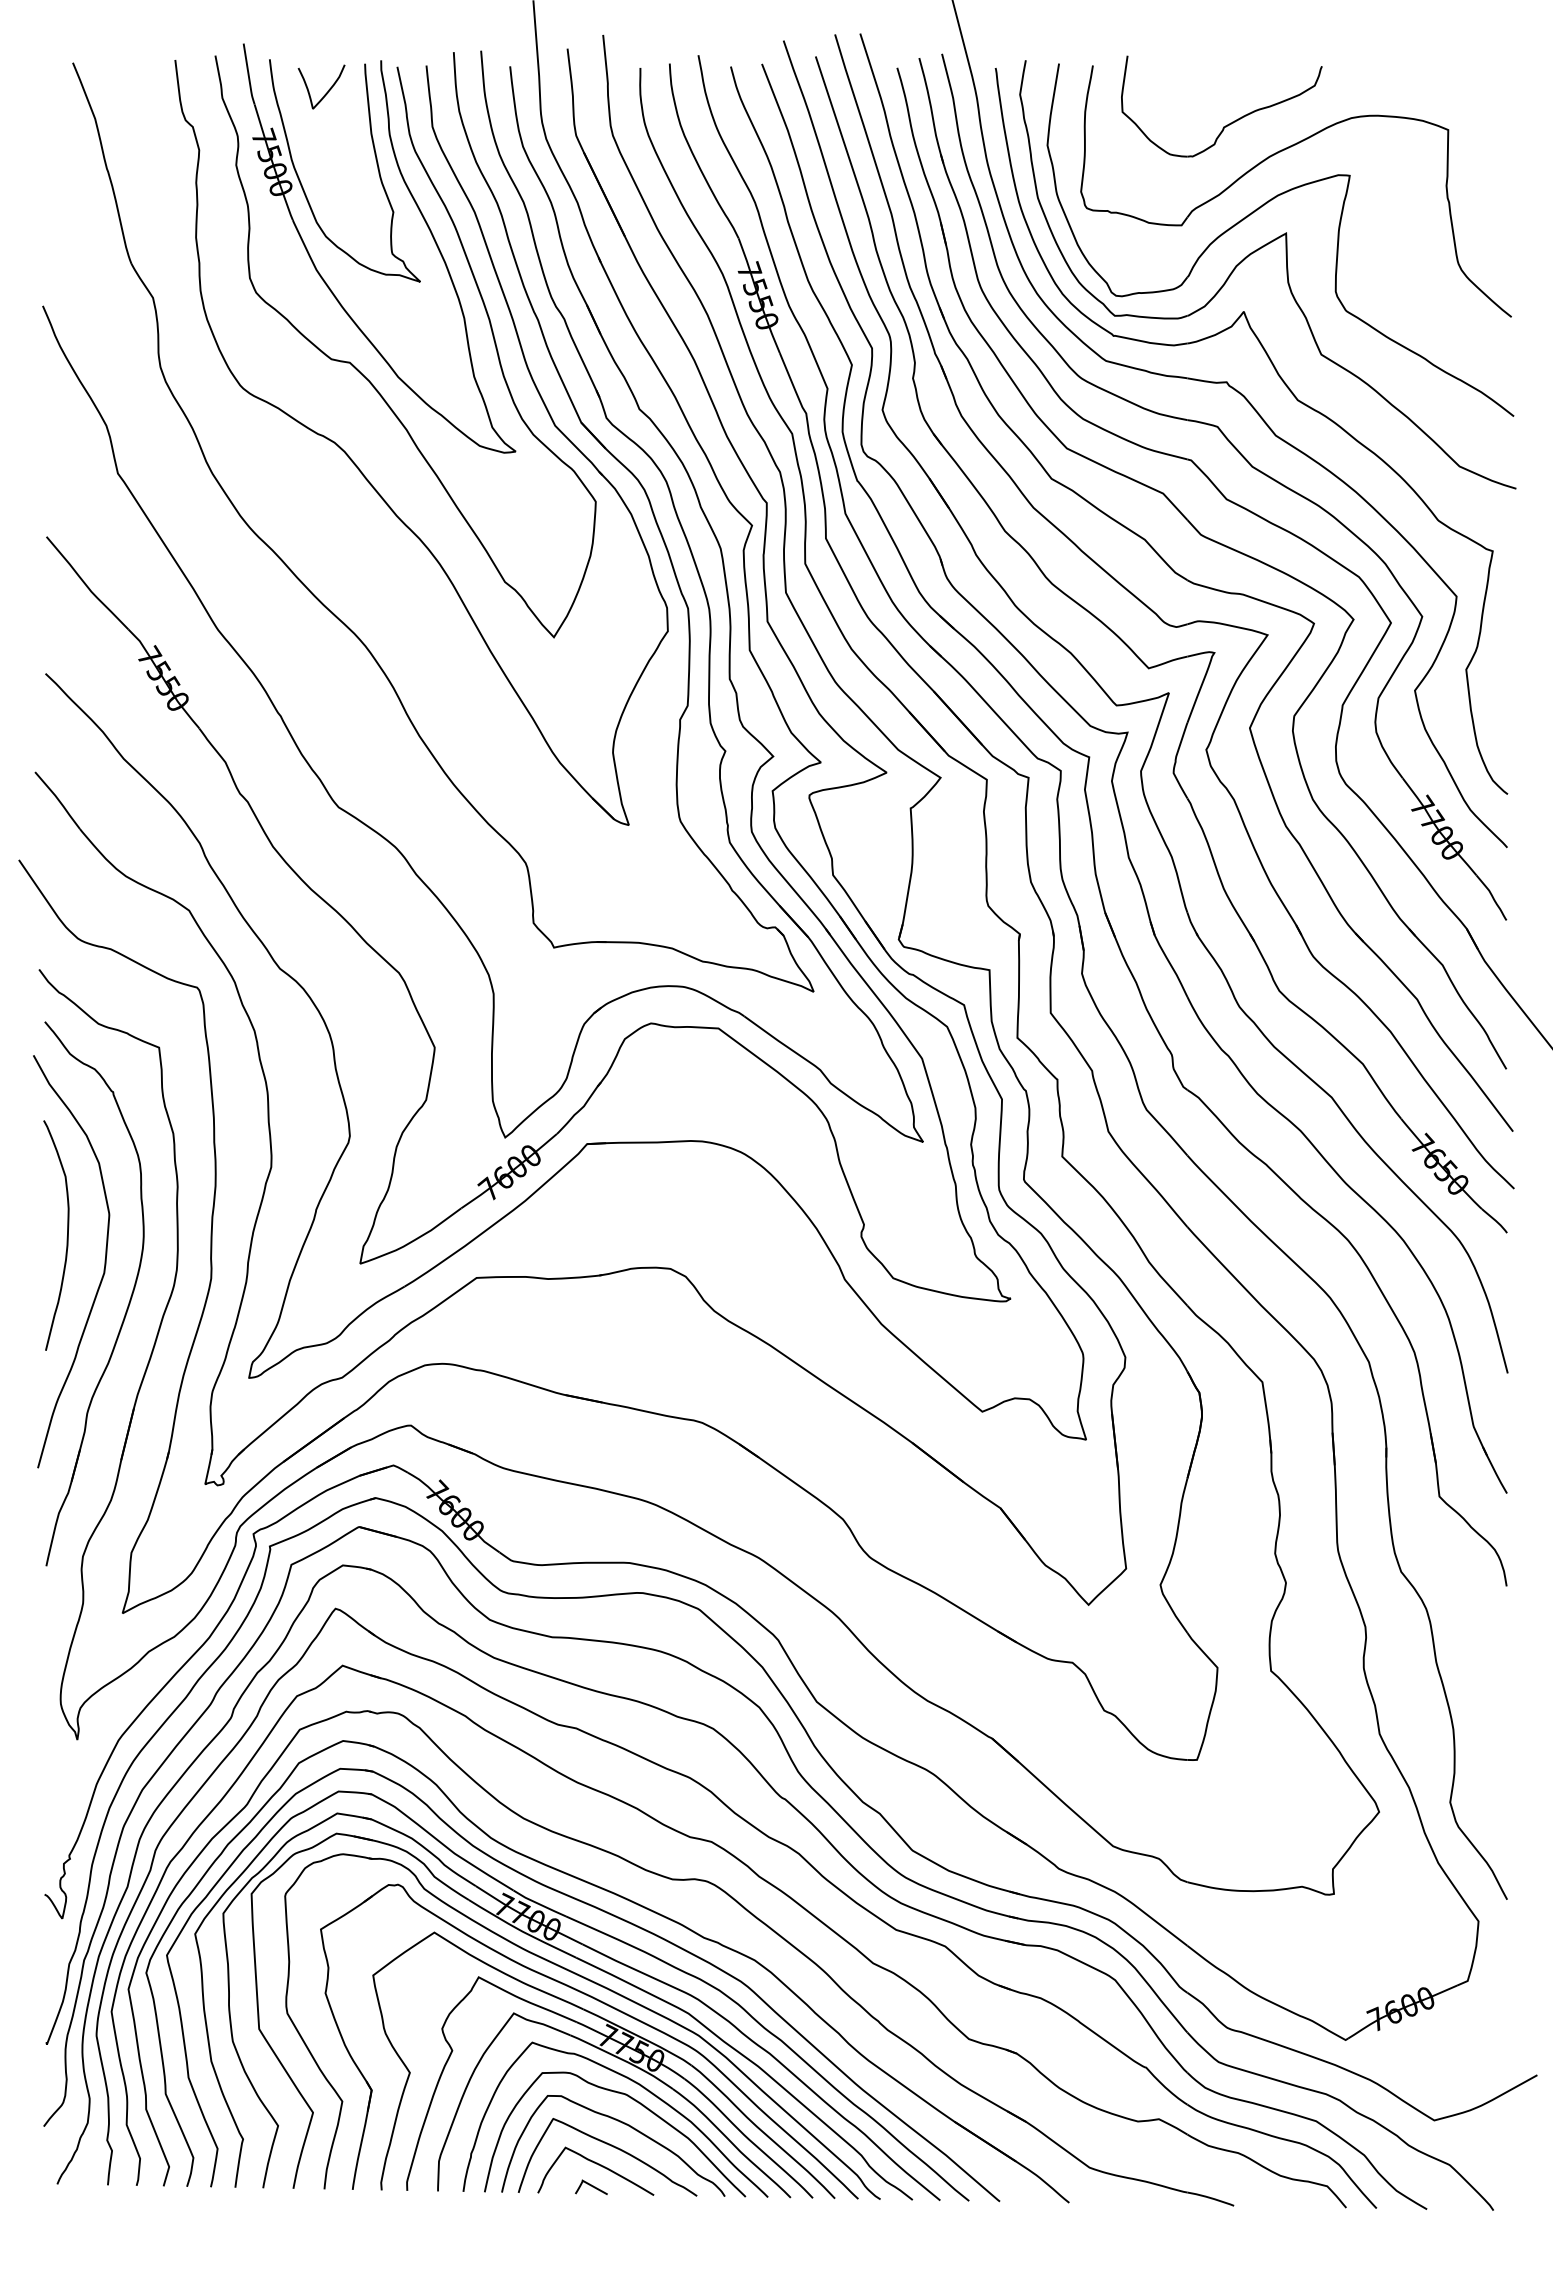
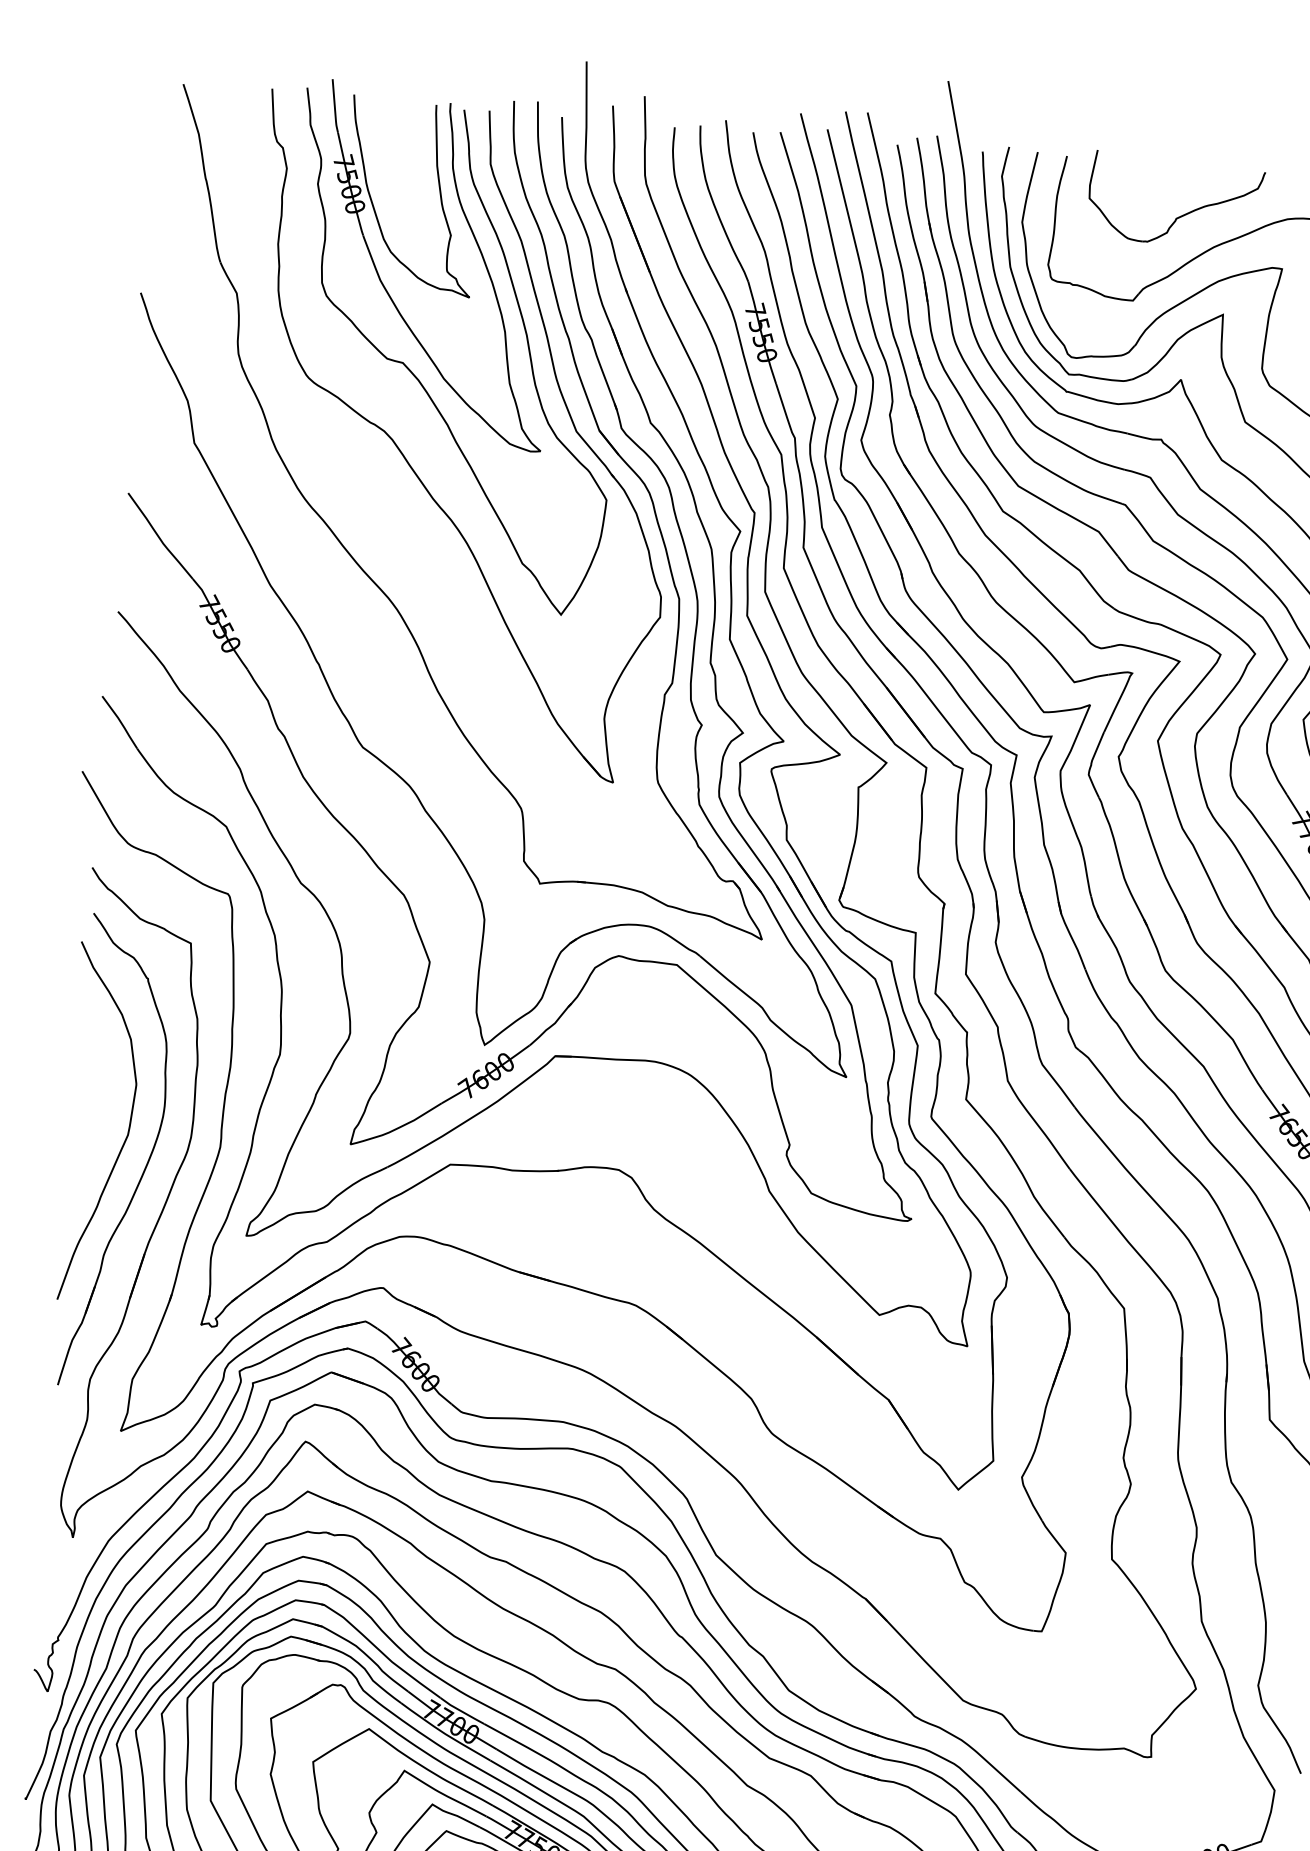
curve: (328, 89) -> (403, 124), removed
curve: (66, 1237) -> (97, 1101), removed

